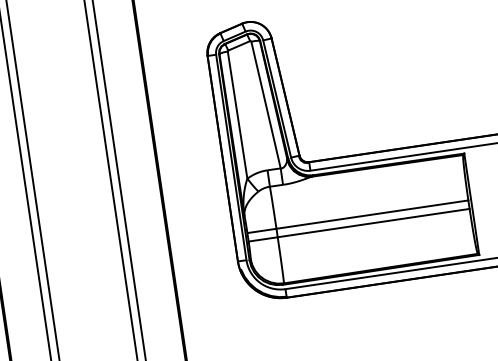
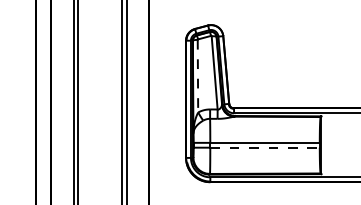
line: (236, 115) -> (197, 76), solid -> dashed
line: (374, 222) -> (265, 147), solid -> dashed

